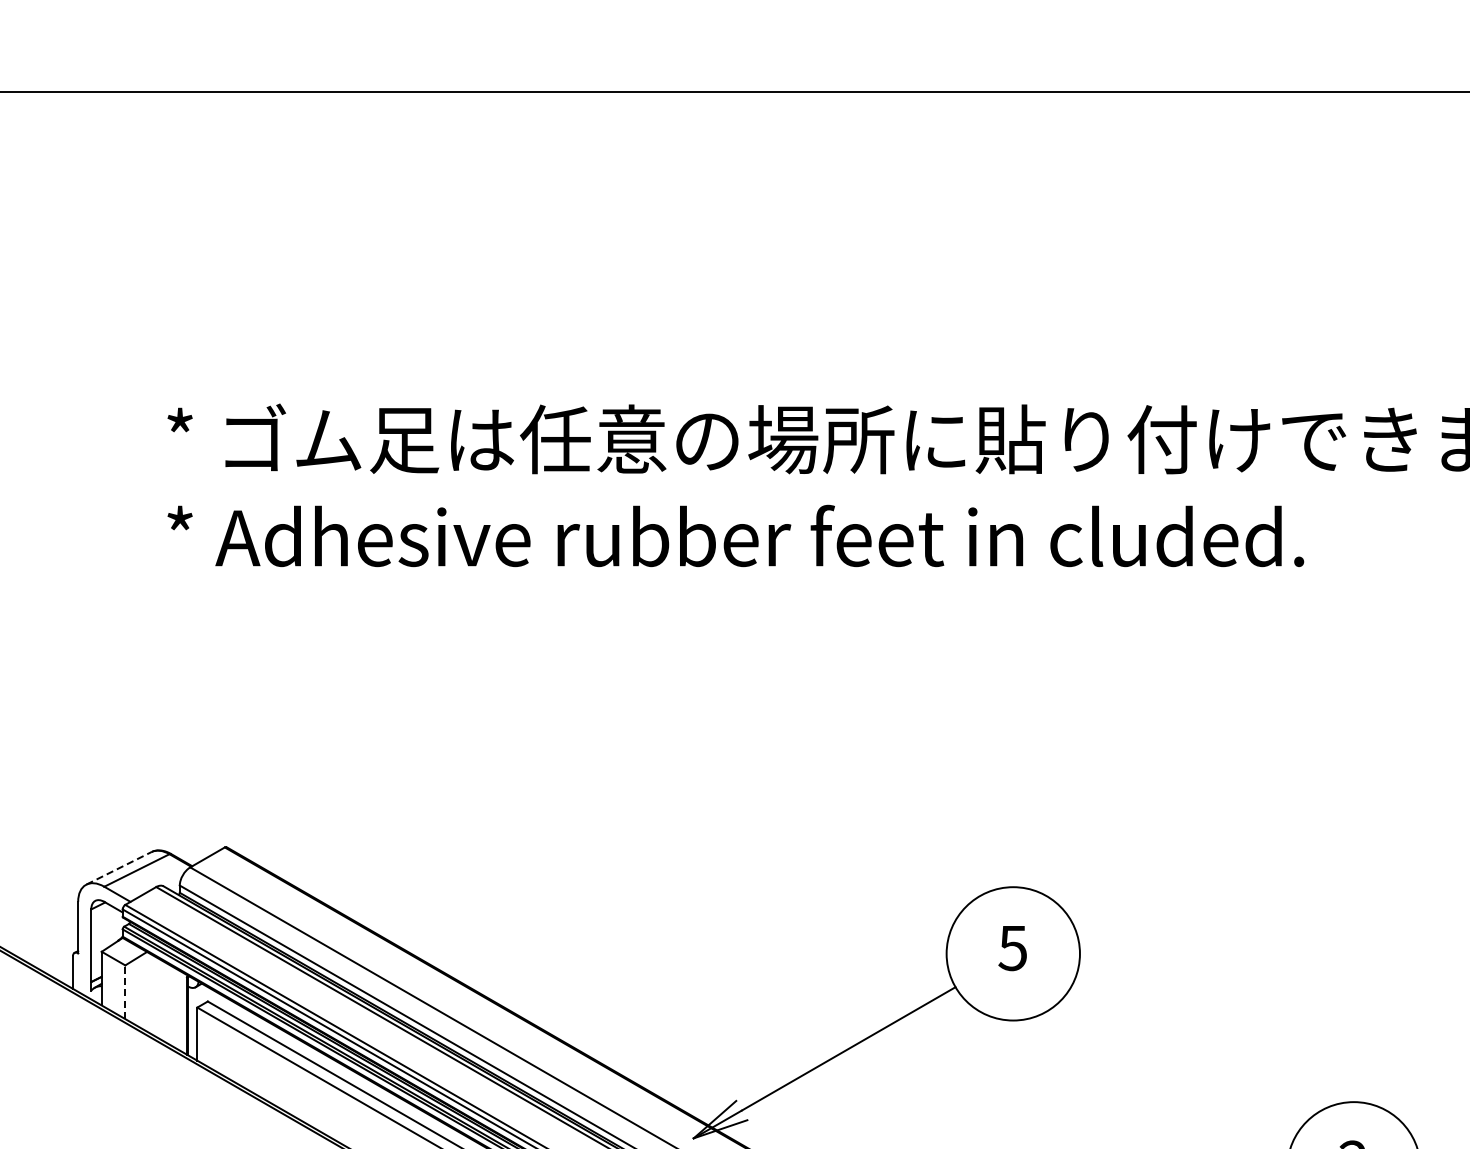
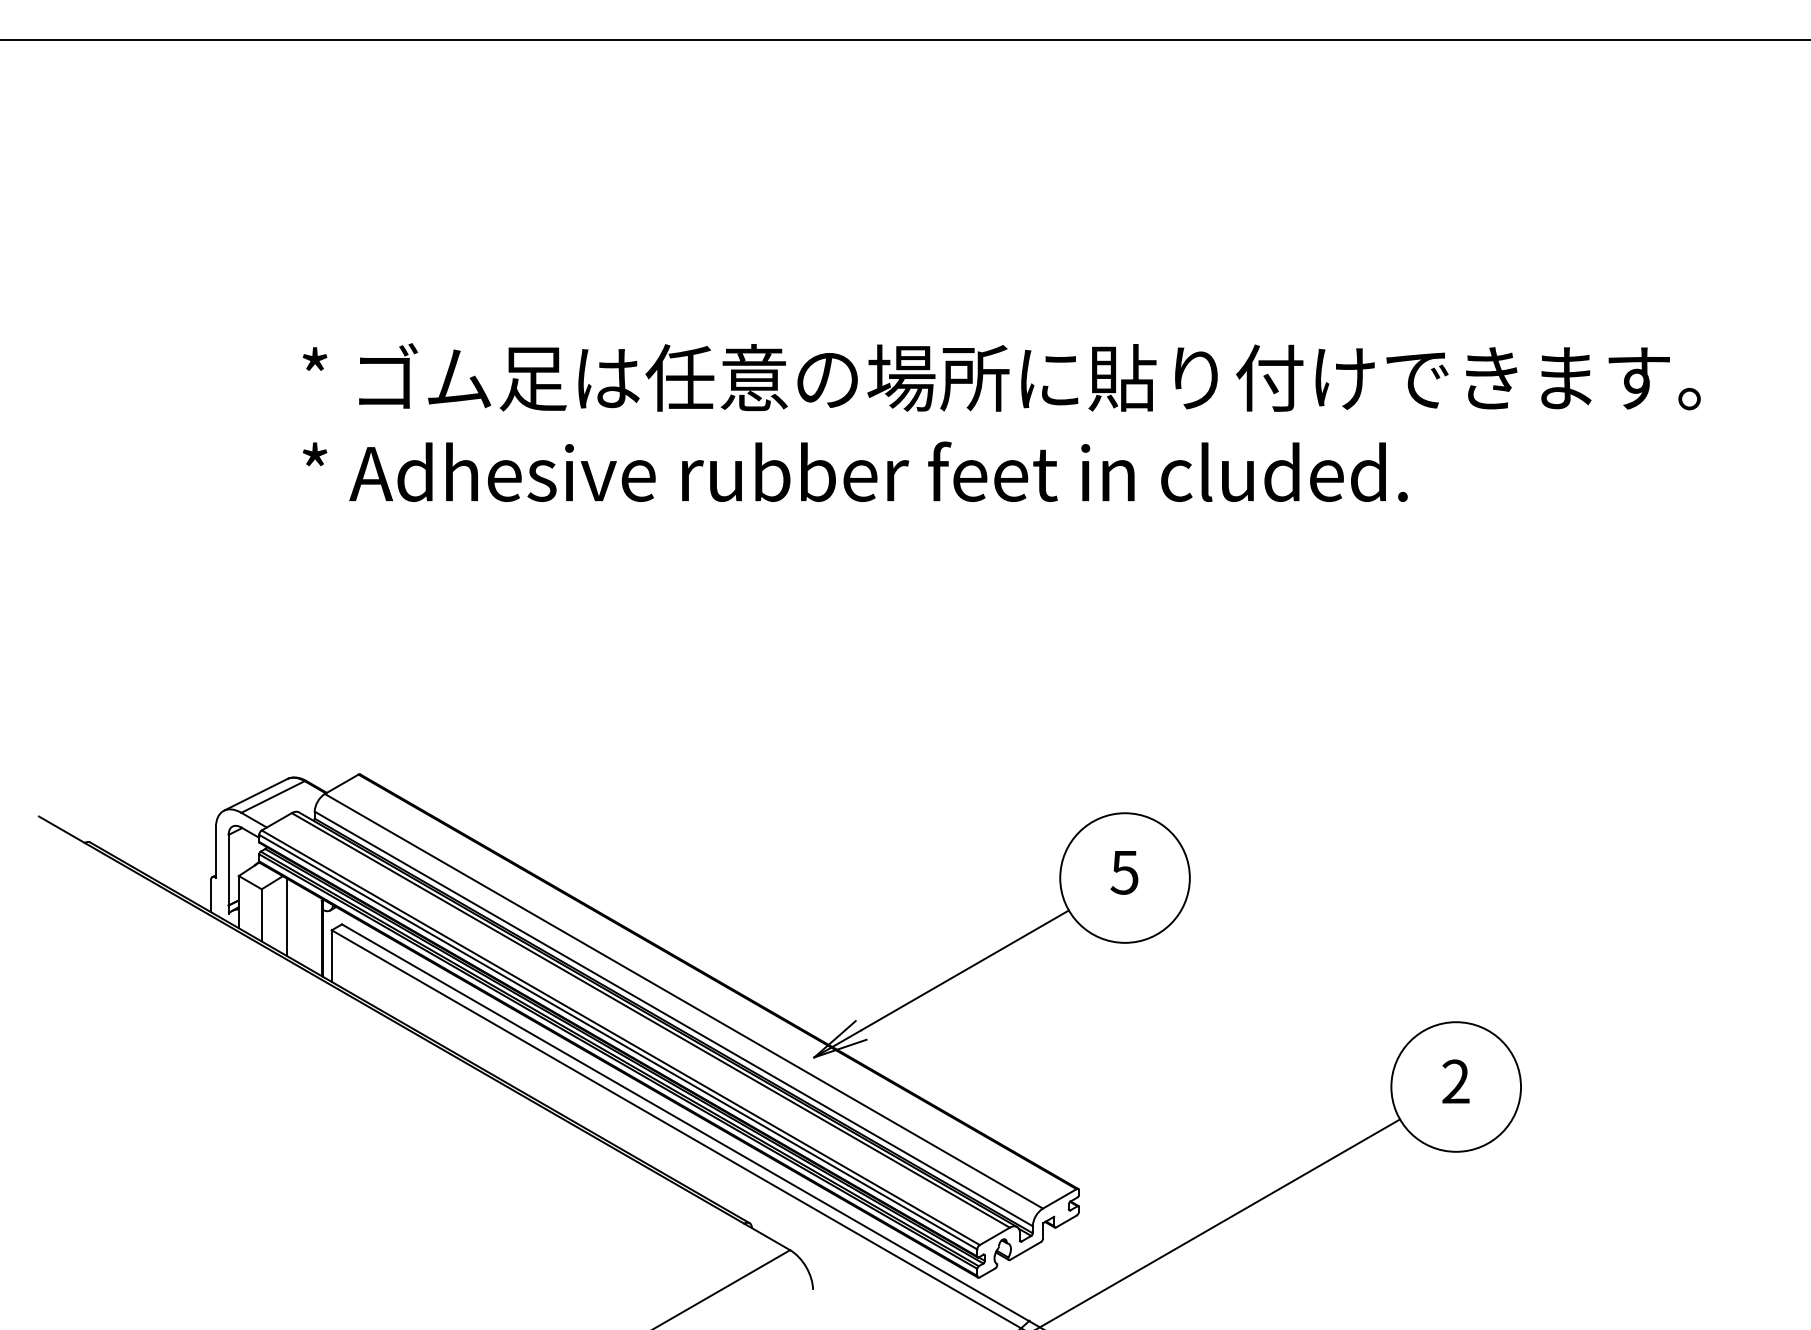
line: (119, 867) -> (256, 794), dashed -> solid
line: (125, 991) -> (261, 914), dashed -> solid
line: (151, 994) -> (287, 917), added

